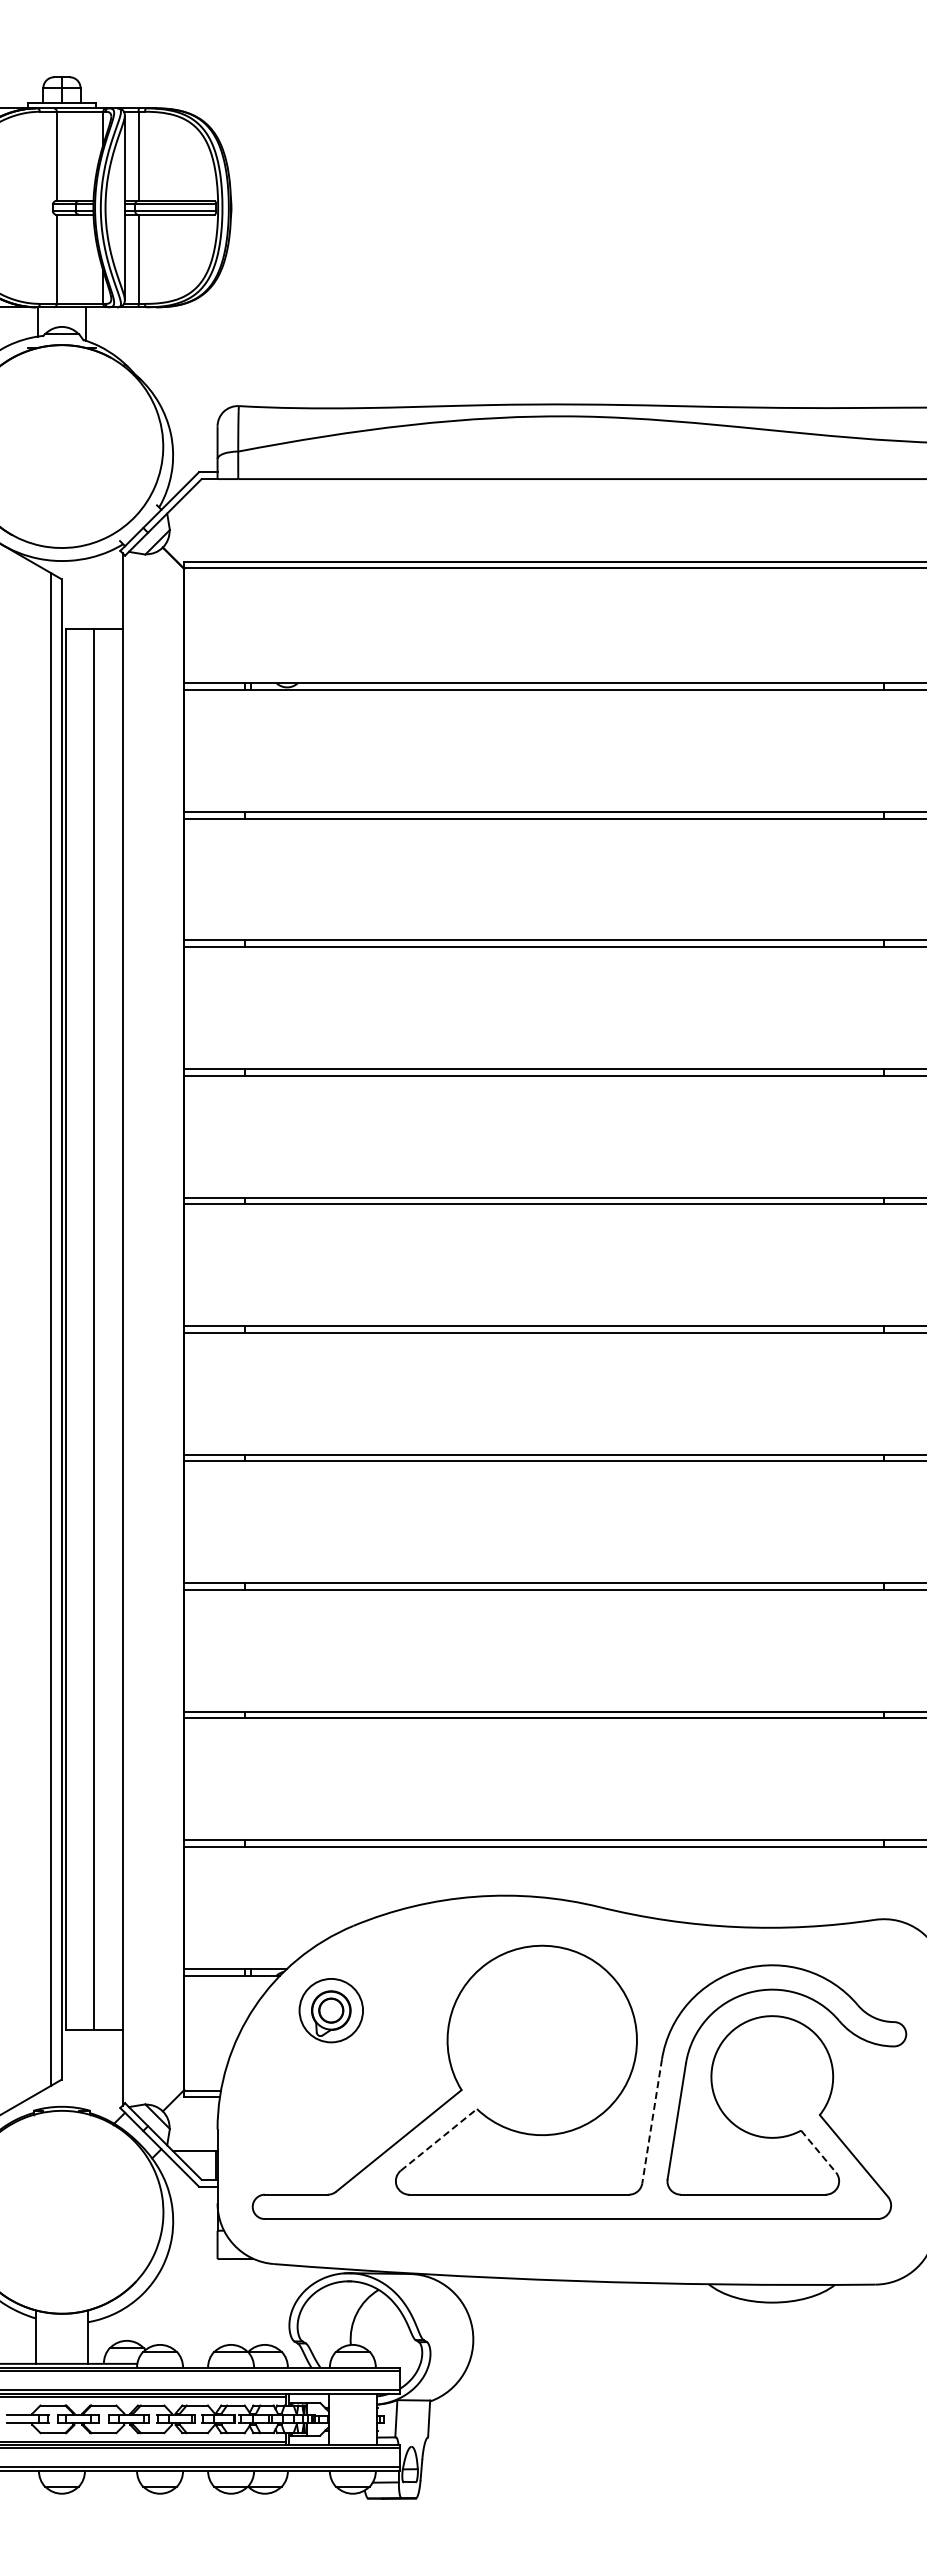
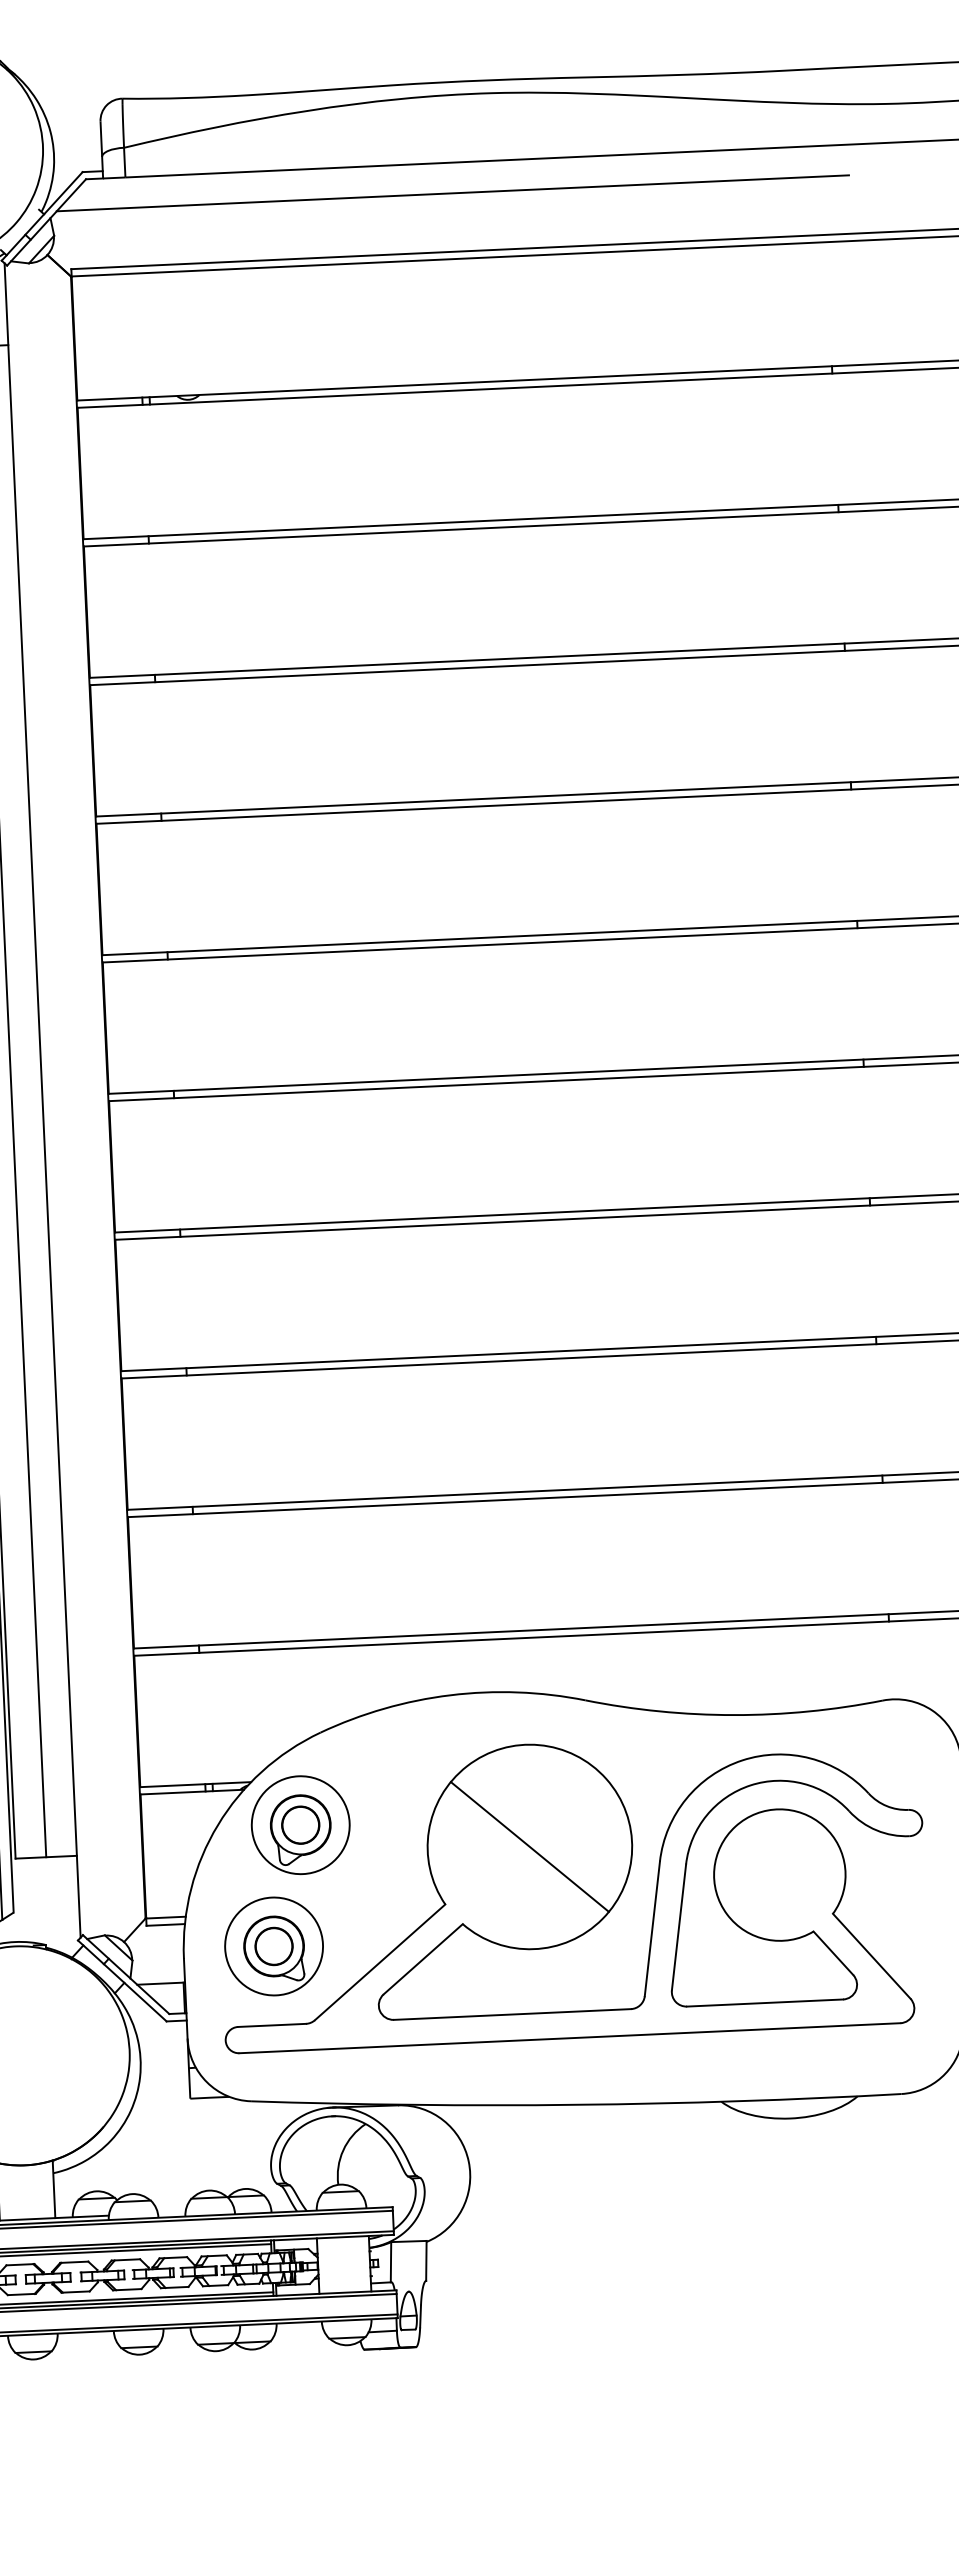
line: (540, 507) -> (452, 193), added
part: (331, 2010) -> (301, 1824), size x1.43
line: (541, 2040) -> (529, 1847), added
part: (301, 2121) -> (274, 1946), added
line: (652, 2121) -> (652, 1928), dashed -> solid
line: (438, 2139) -> (422, 1958), dashed -> solid
line: (818, 2151) -> (833, 1953), dashed -> solid

